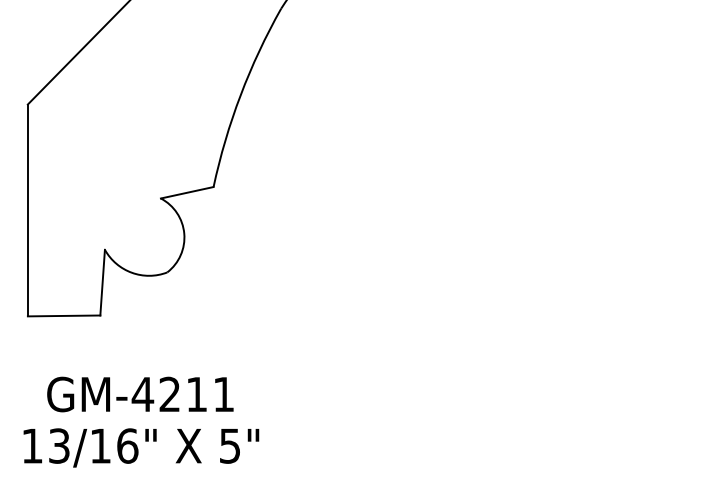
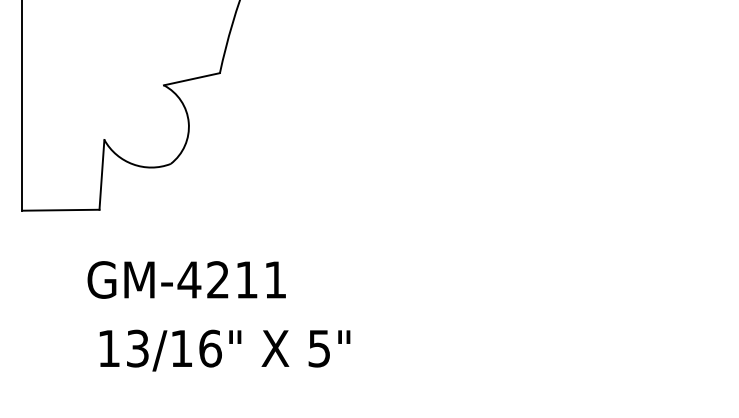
text: (140, 394) -> (186, 279), moved
text: (141, 447) -> (225, 350), moved

